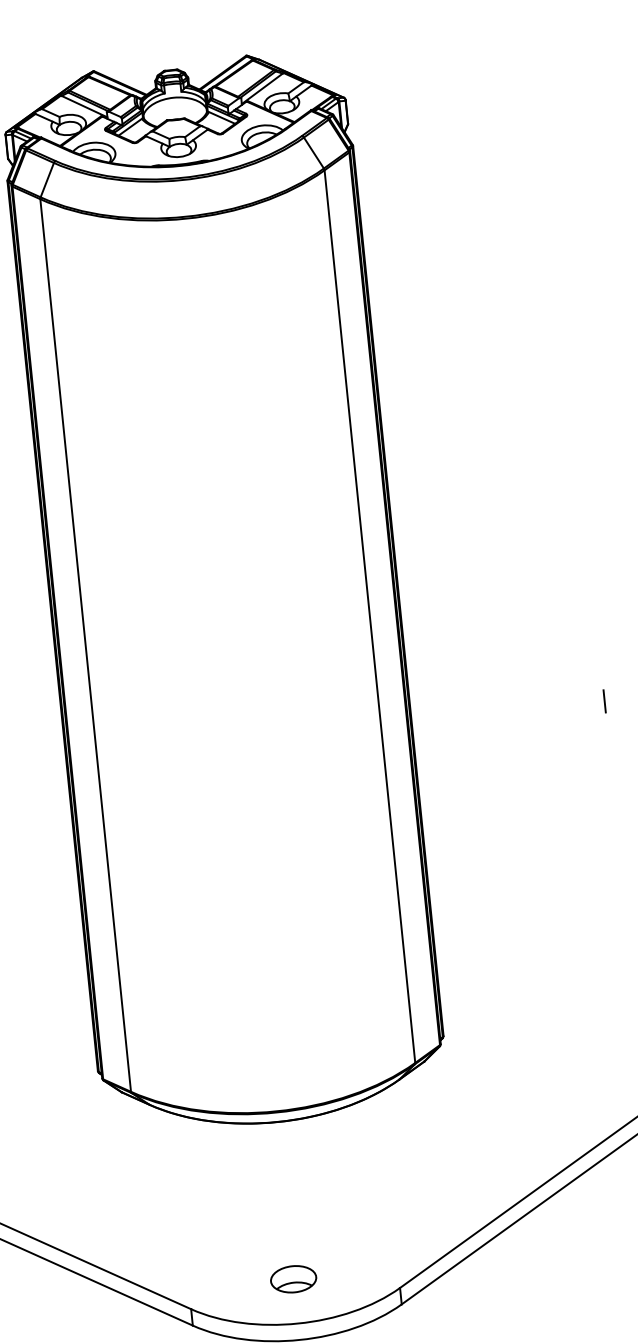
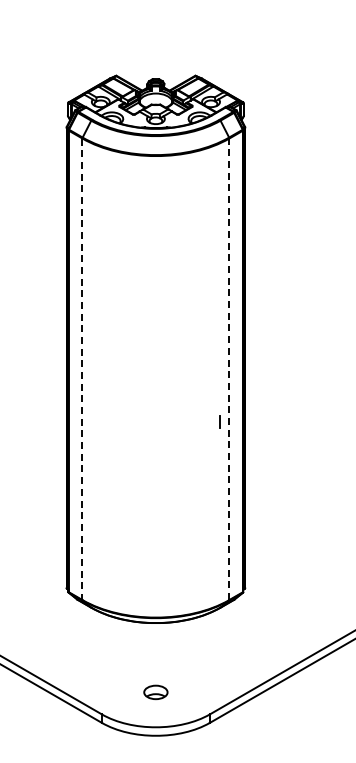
line: (370, 617) -> (229, 369), solid -> dashed
line: (85, 645) -> (82, 369), solid -> dashed
line: (603, 700) -> (219, 421), moved
part: (292, 1279) -> (155, 692), moved

